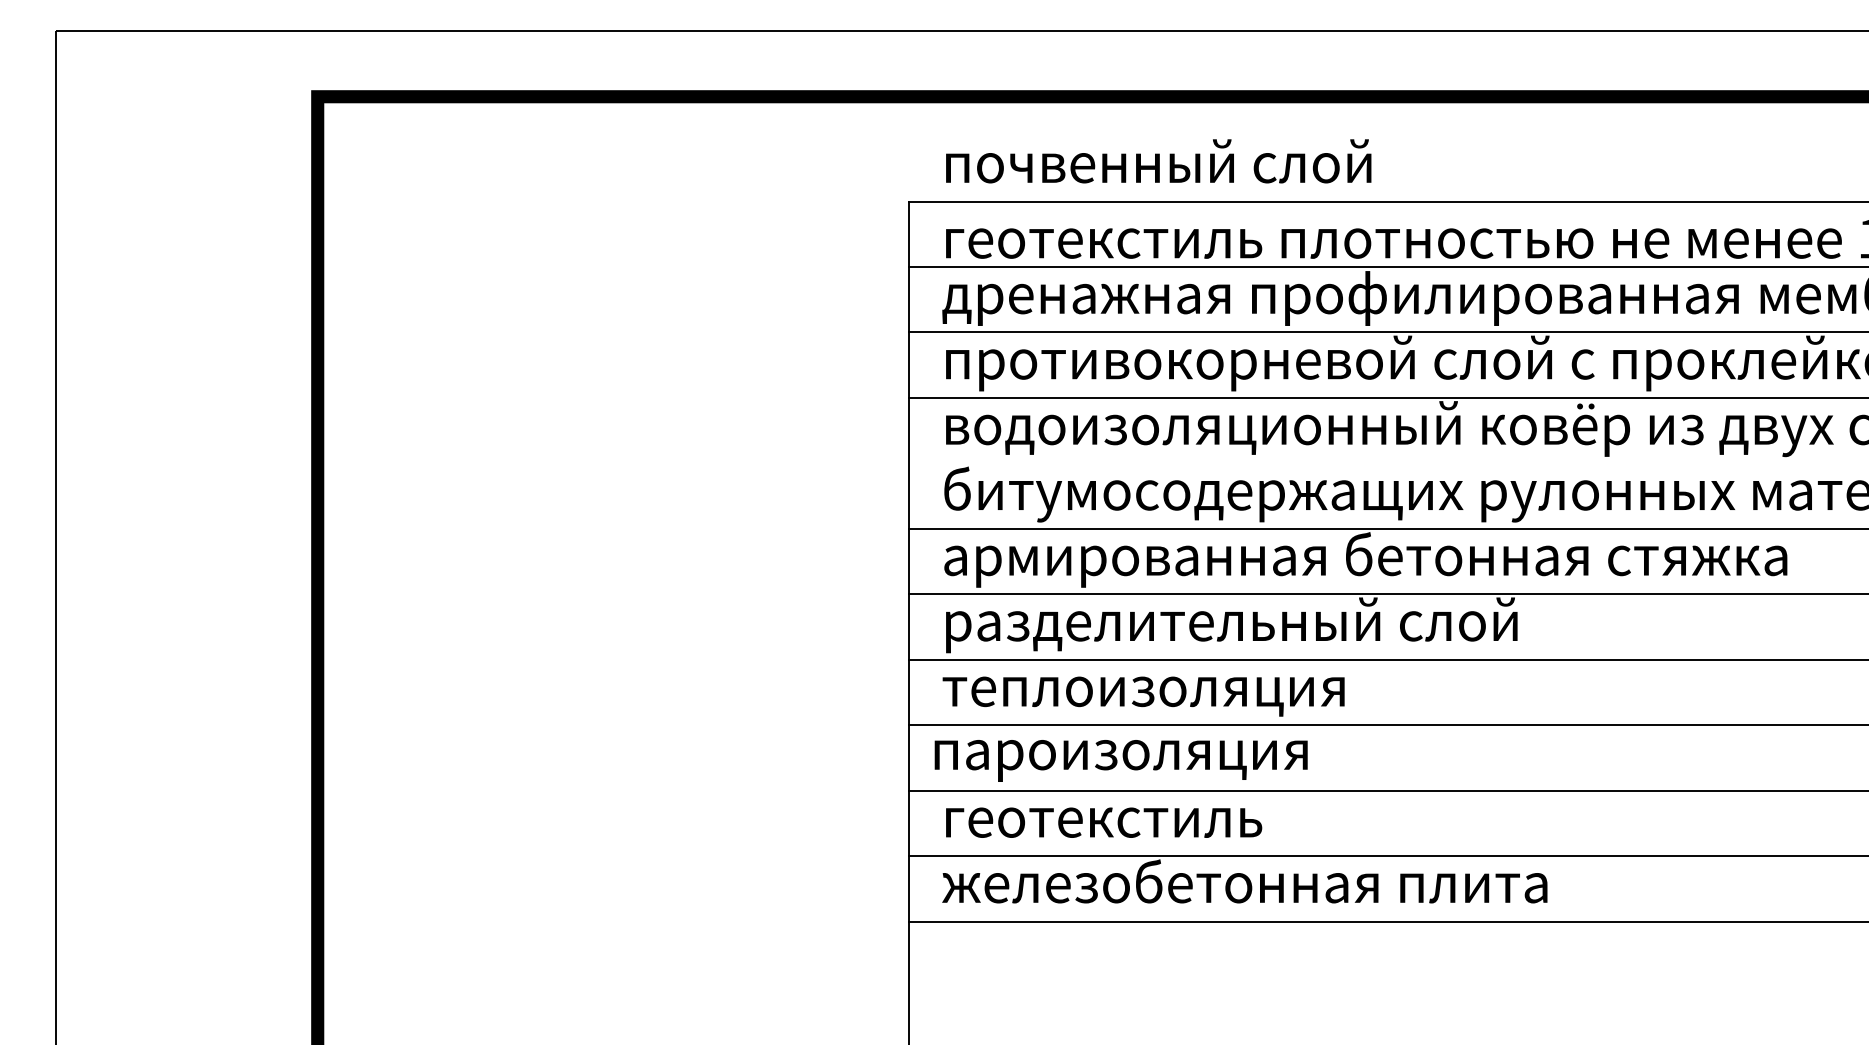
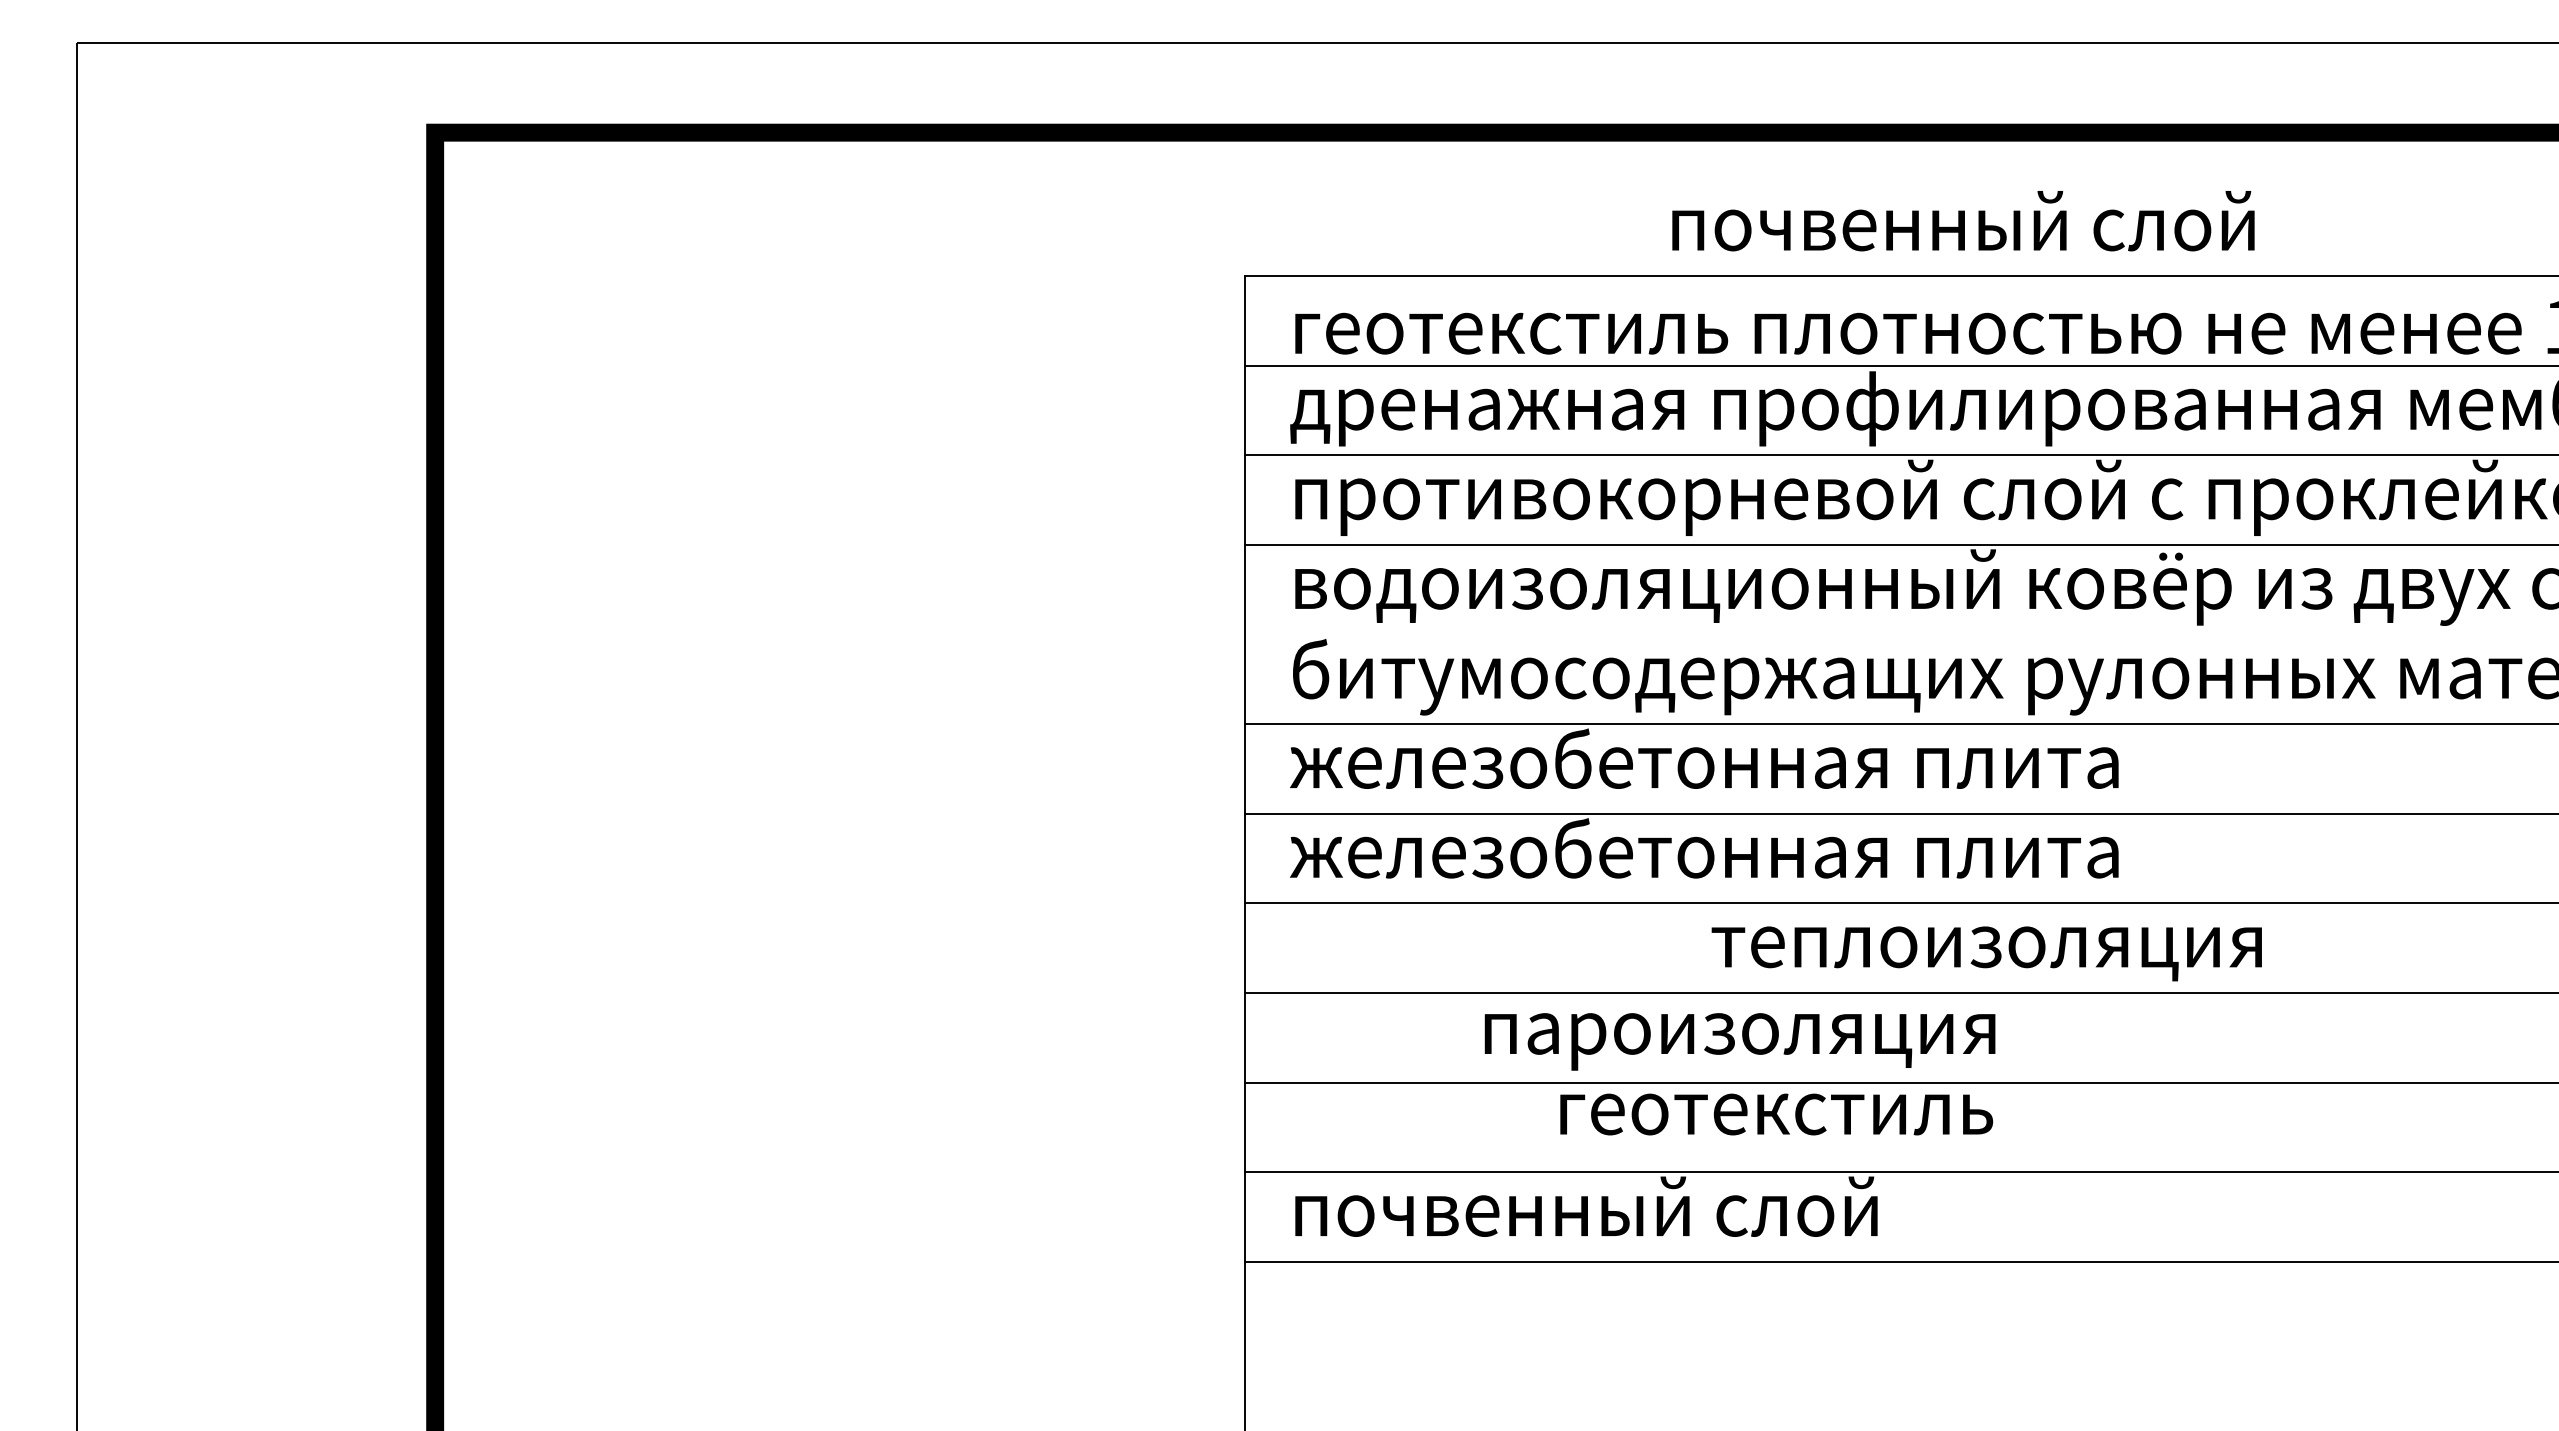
text: (1158, 161) -> (1963, 221), moved
text: (1364, 559) -> (1868, 766), армированная бетонная стяжка -> железобетонная плита
text: (1244, 625) -> (1704, 856), разделительный слой -> железобетонная плита
text: (1143, 696) -> (1986, 953), moved
text: (1120, 760) -> (1739, 1041), moved
text: (1103, 822) -> (1776, 1114), moved
text: (1244, 881) -> (1704, 1206), железобетонная плита -> почвенный слой

